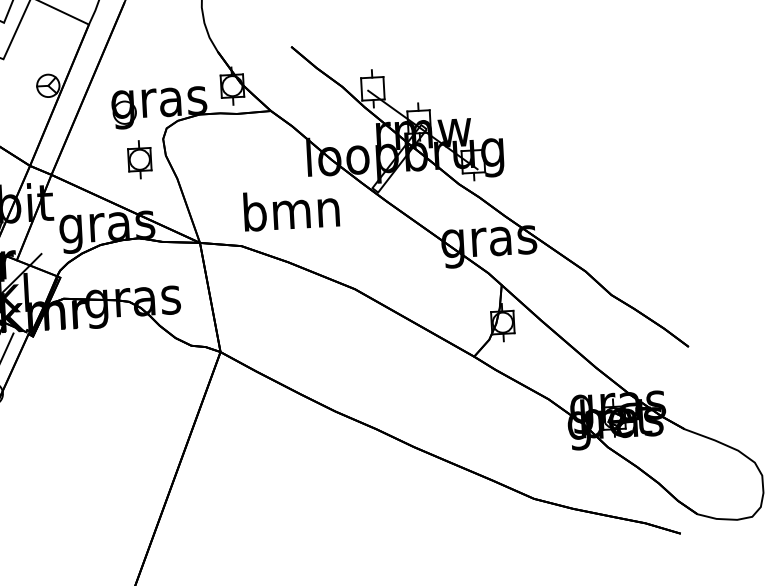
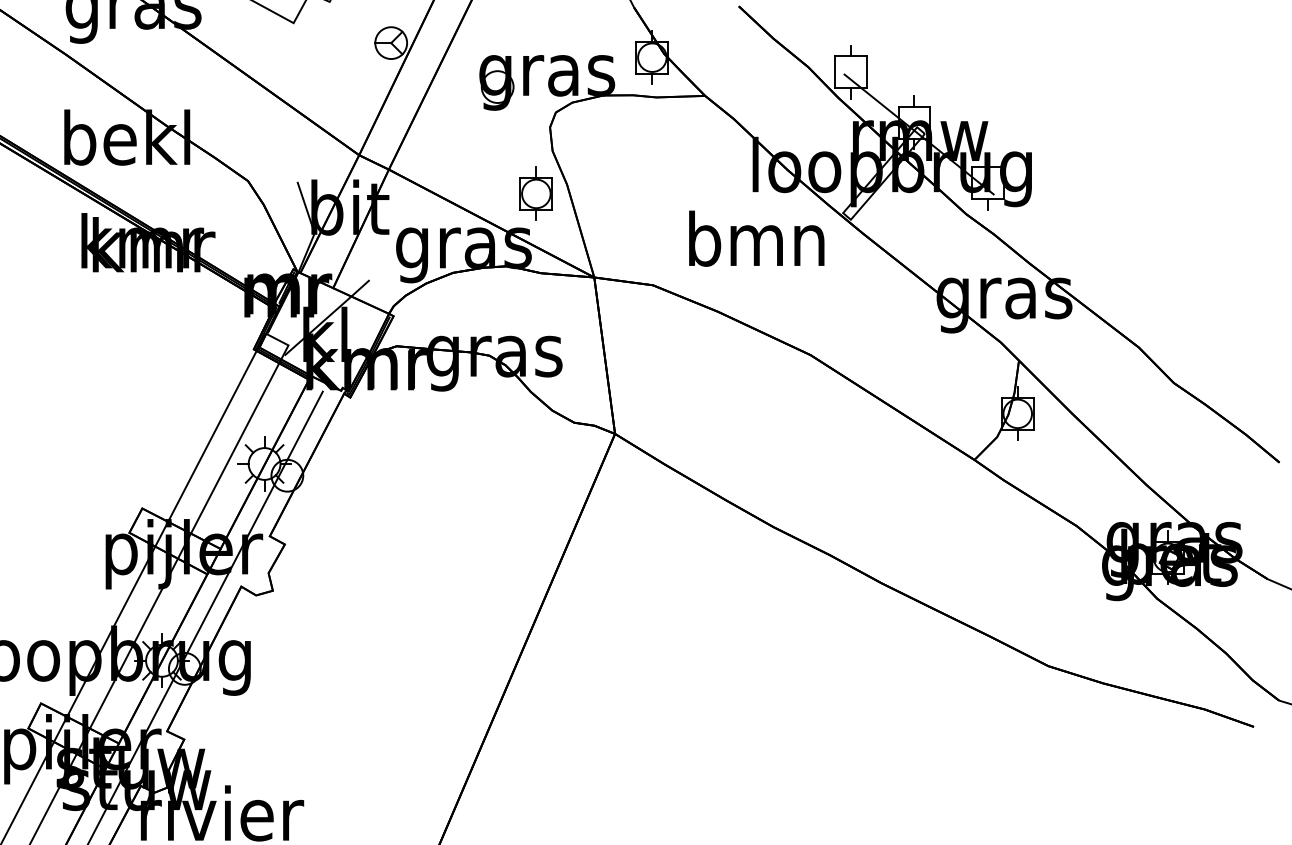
part: (139, 159) -> (535, 193), moved
text: (291, 209) -> (756, 238), moved

